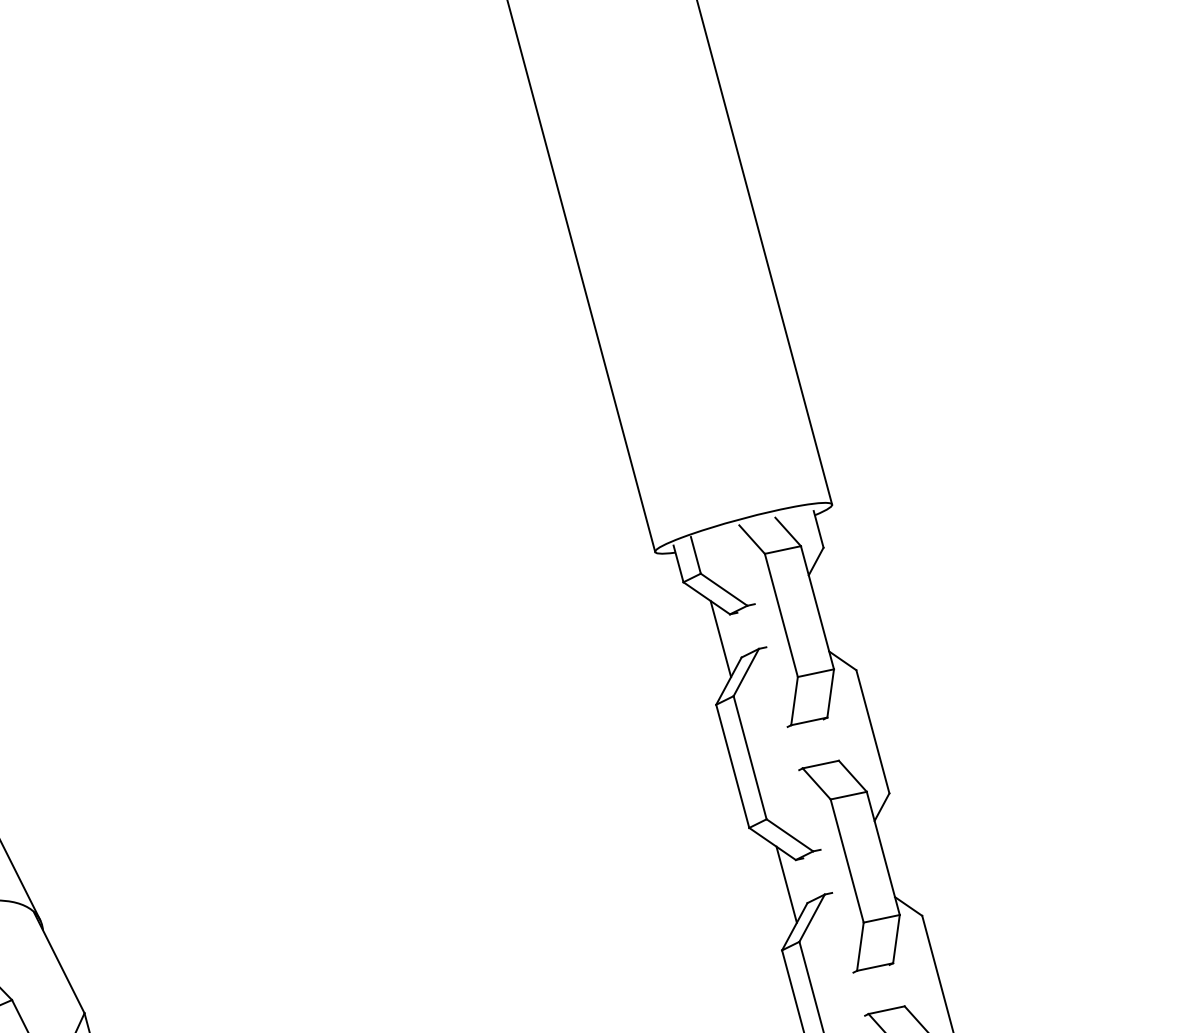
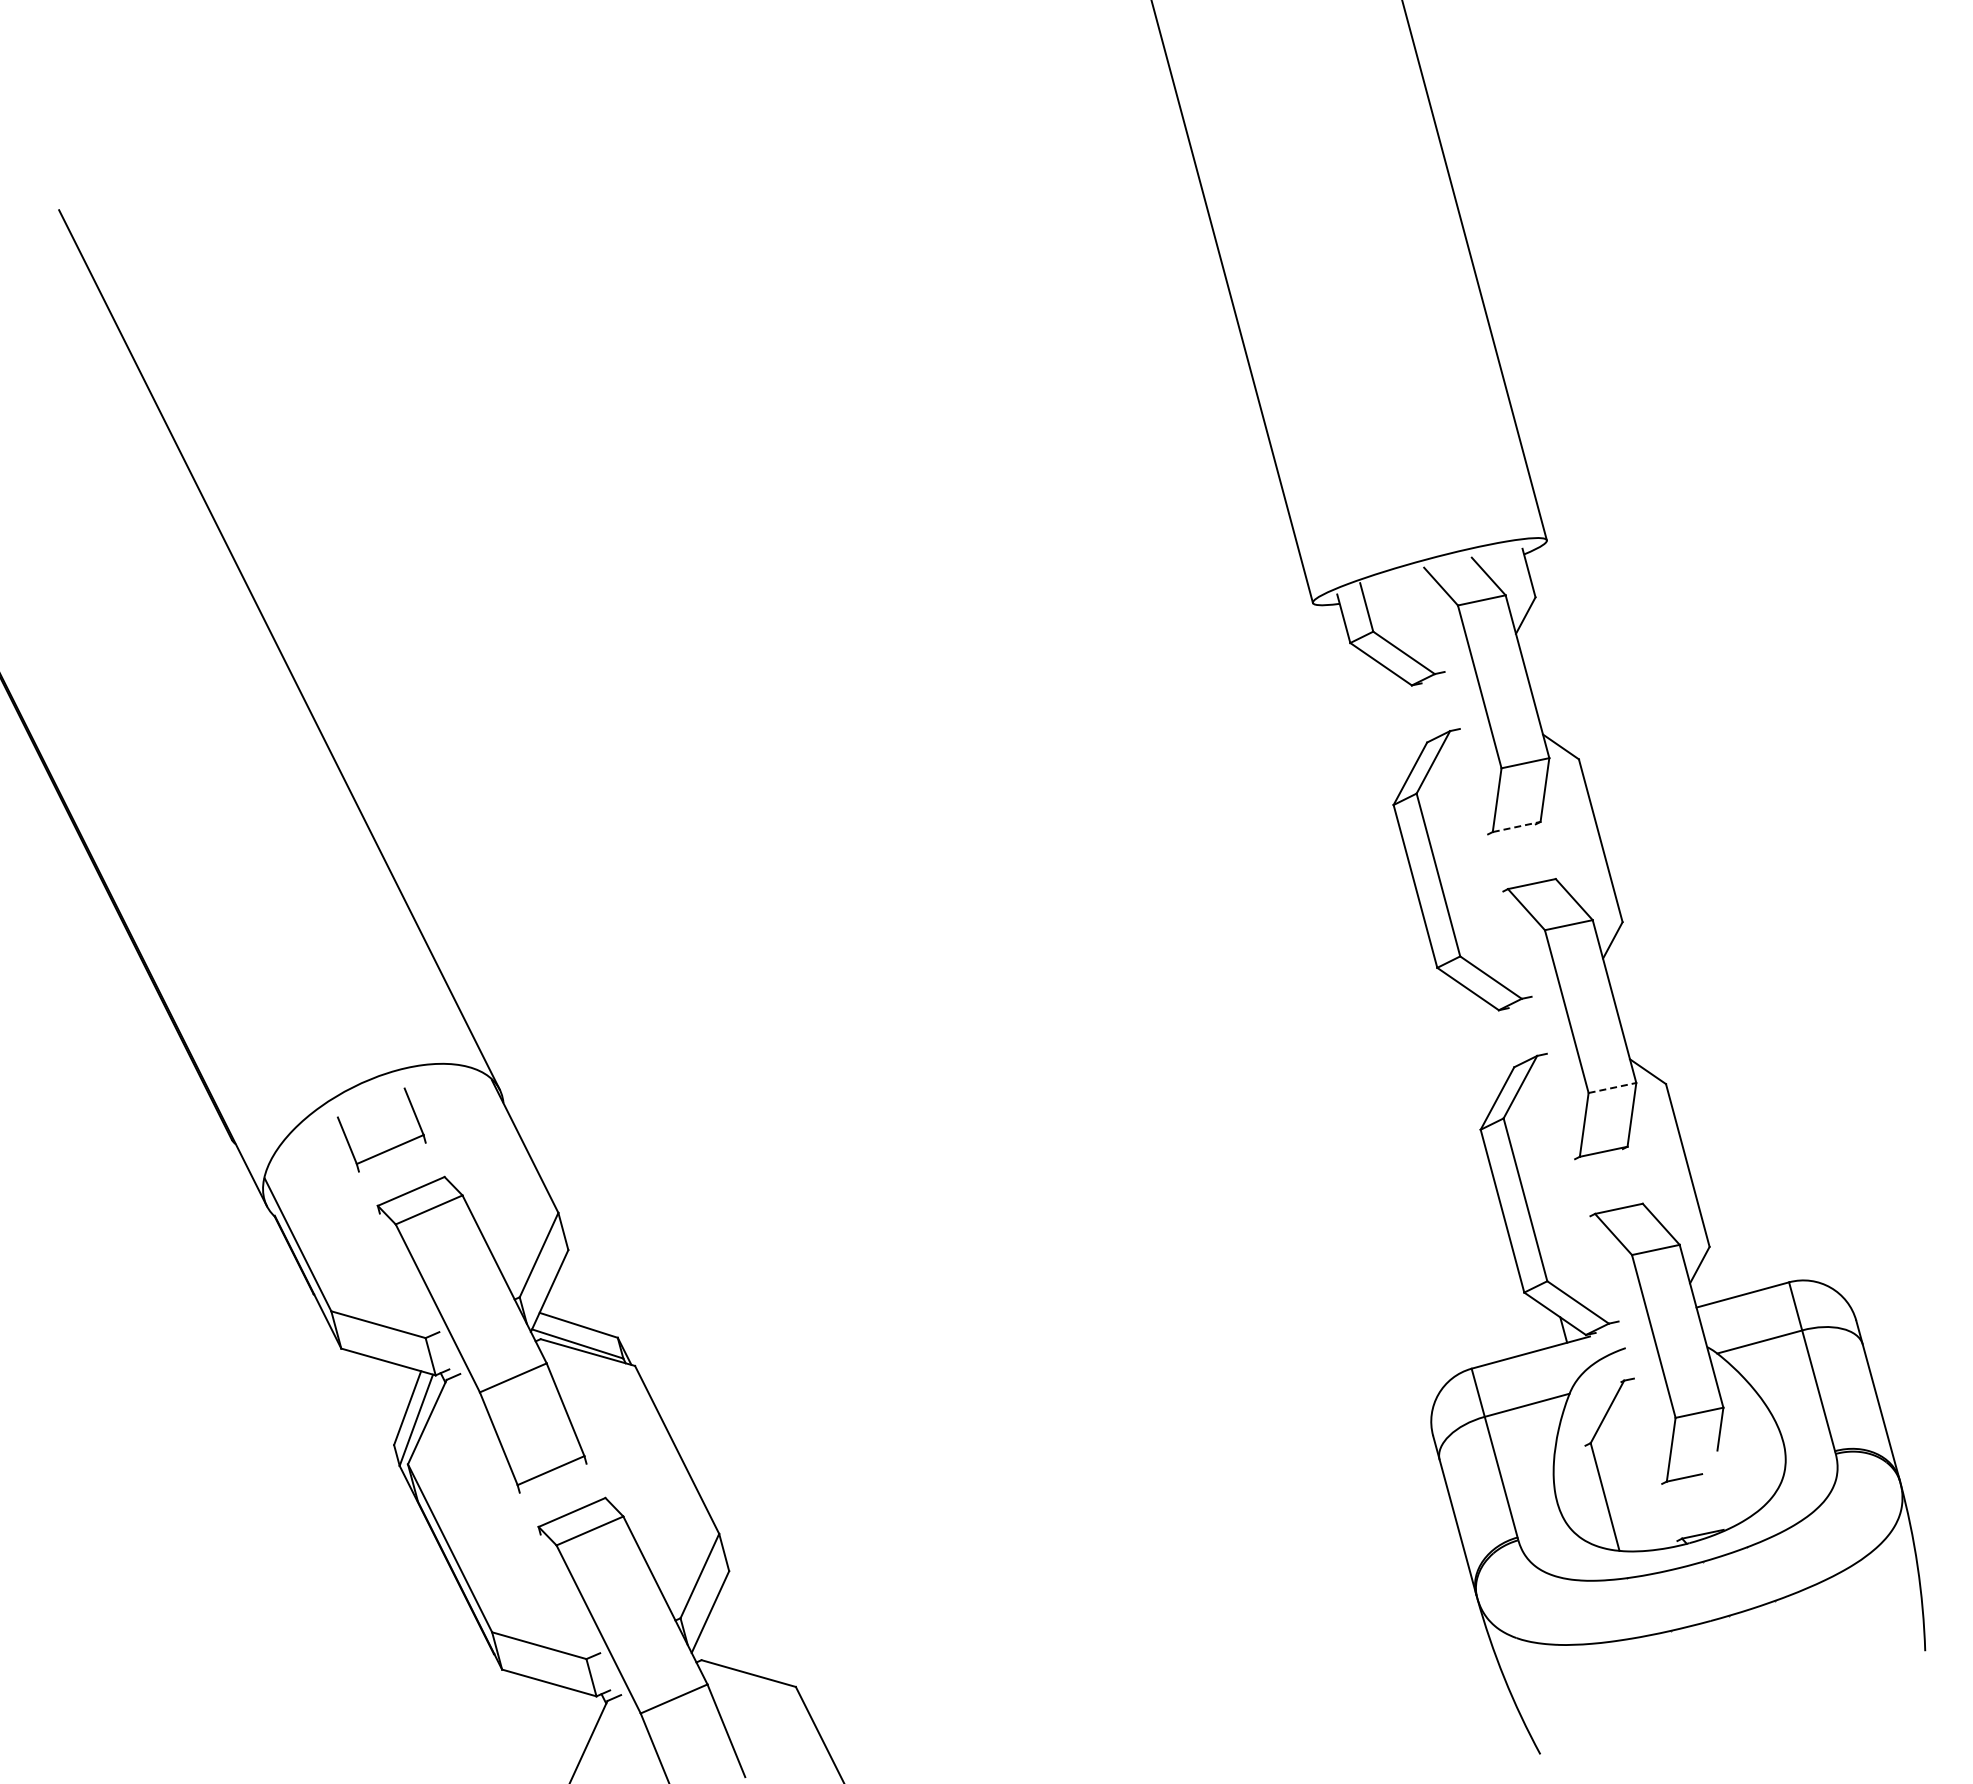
line: (720, 638) -> (1399, 717), removed
line: (809, 721) -> (1517, 826), solid -> dashed
line: (786, 884) -> (1486, 1042), removed
line: (881, 918) -> (1612, 1087), solid -> dashed

